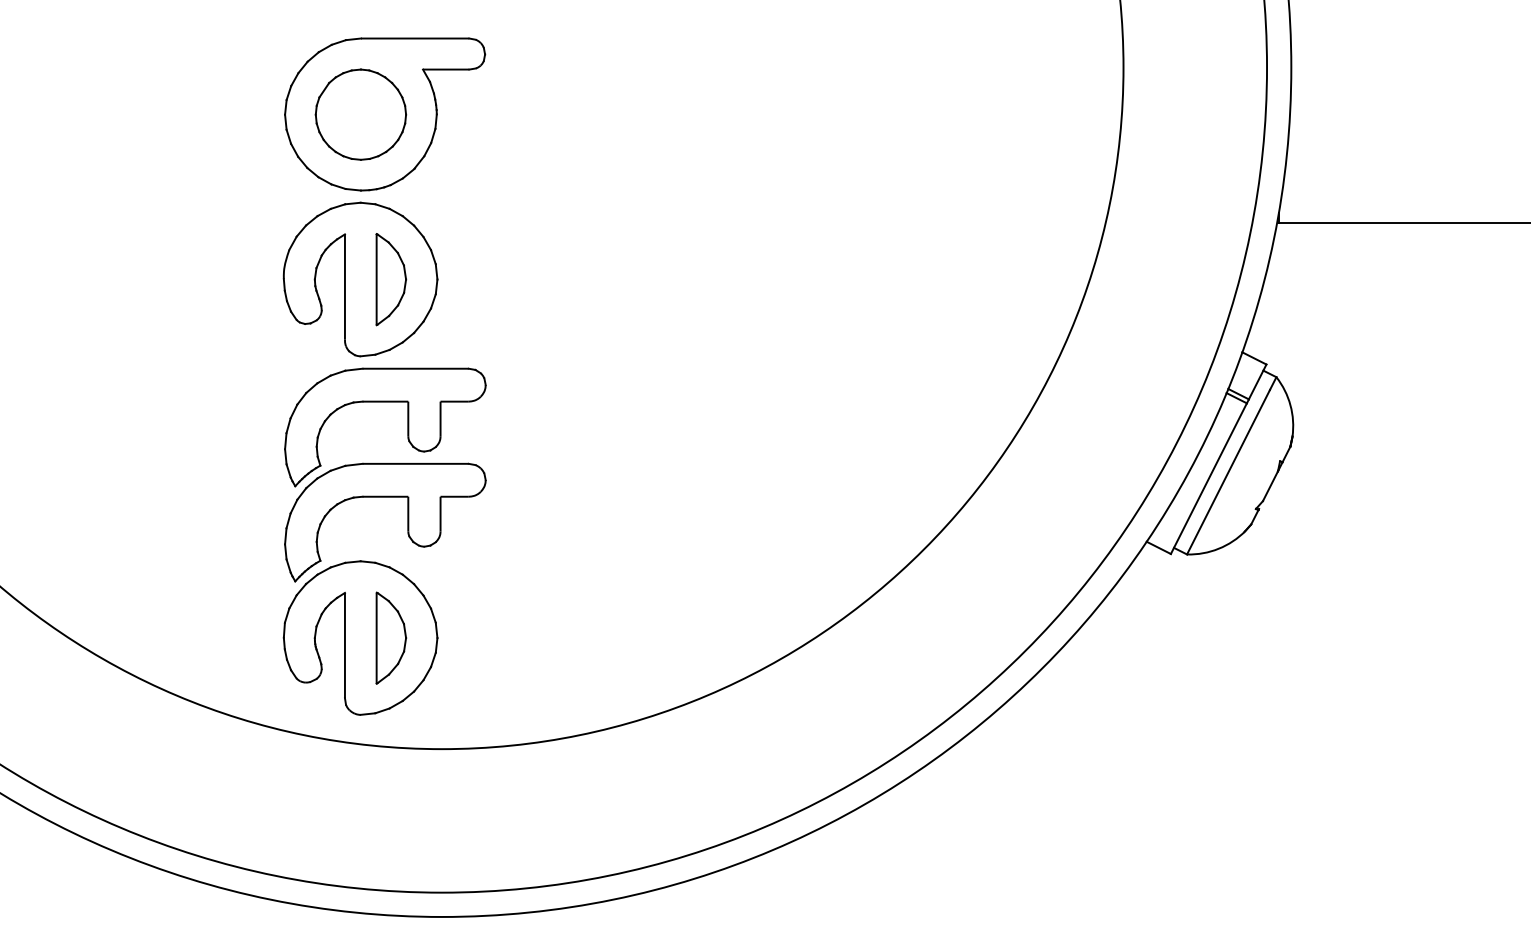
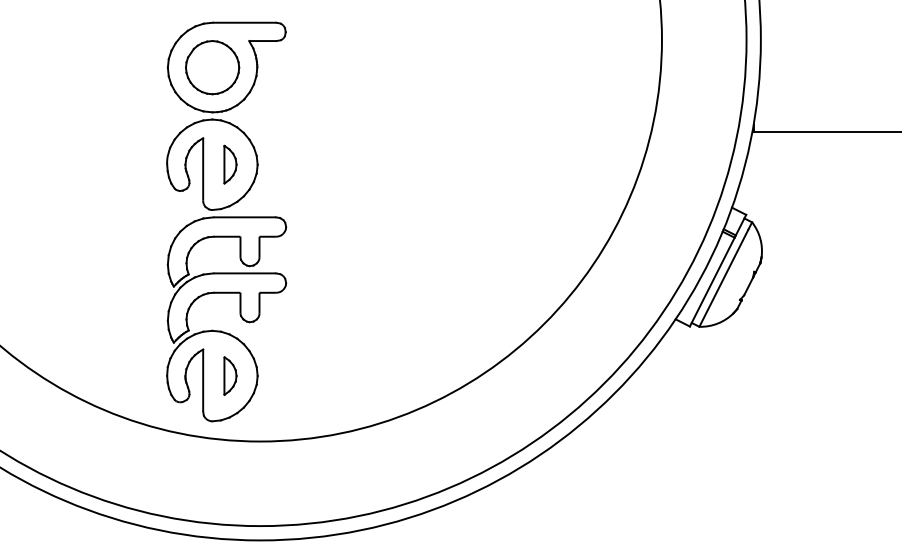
part: (391, 279) -> (230, 164), size x0.7
part: (391, 637) -> (230, 375), size x0.7

